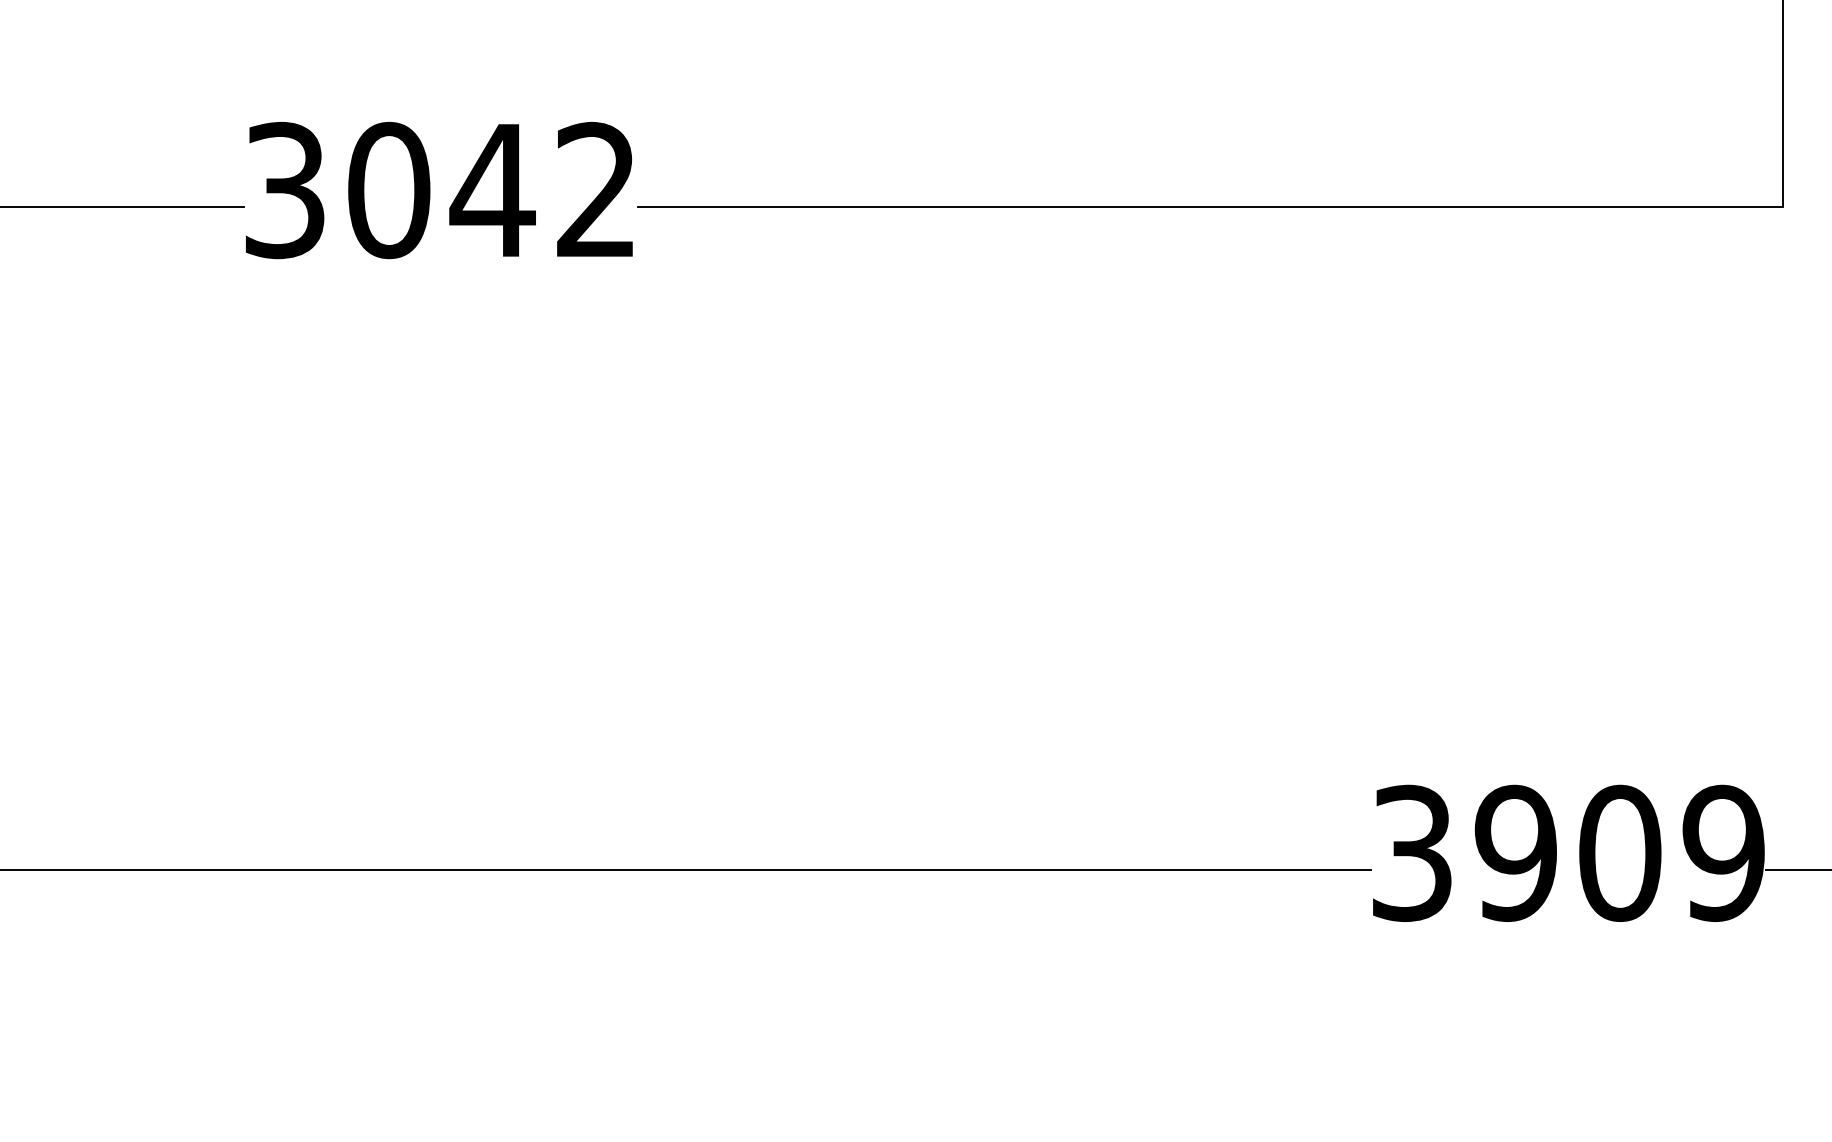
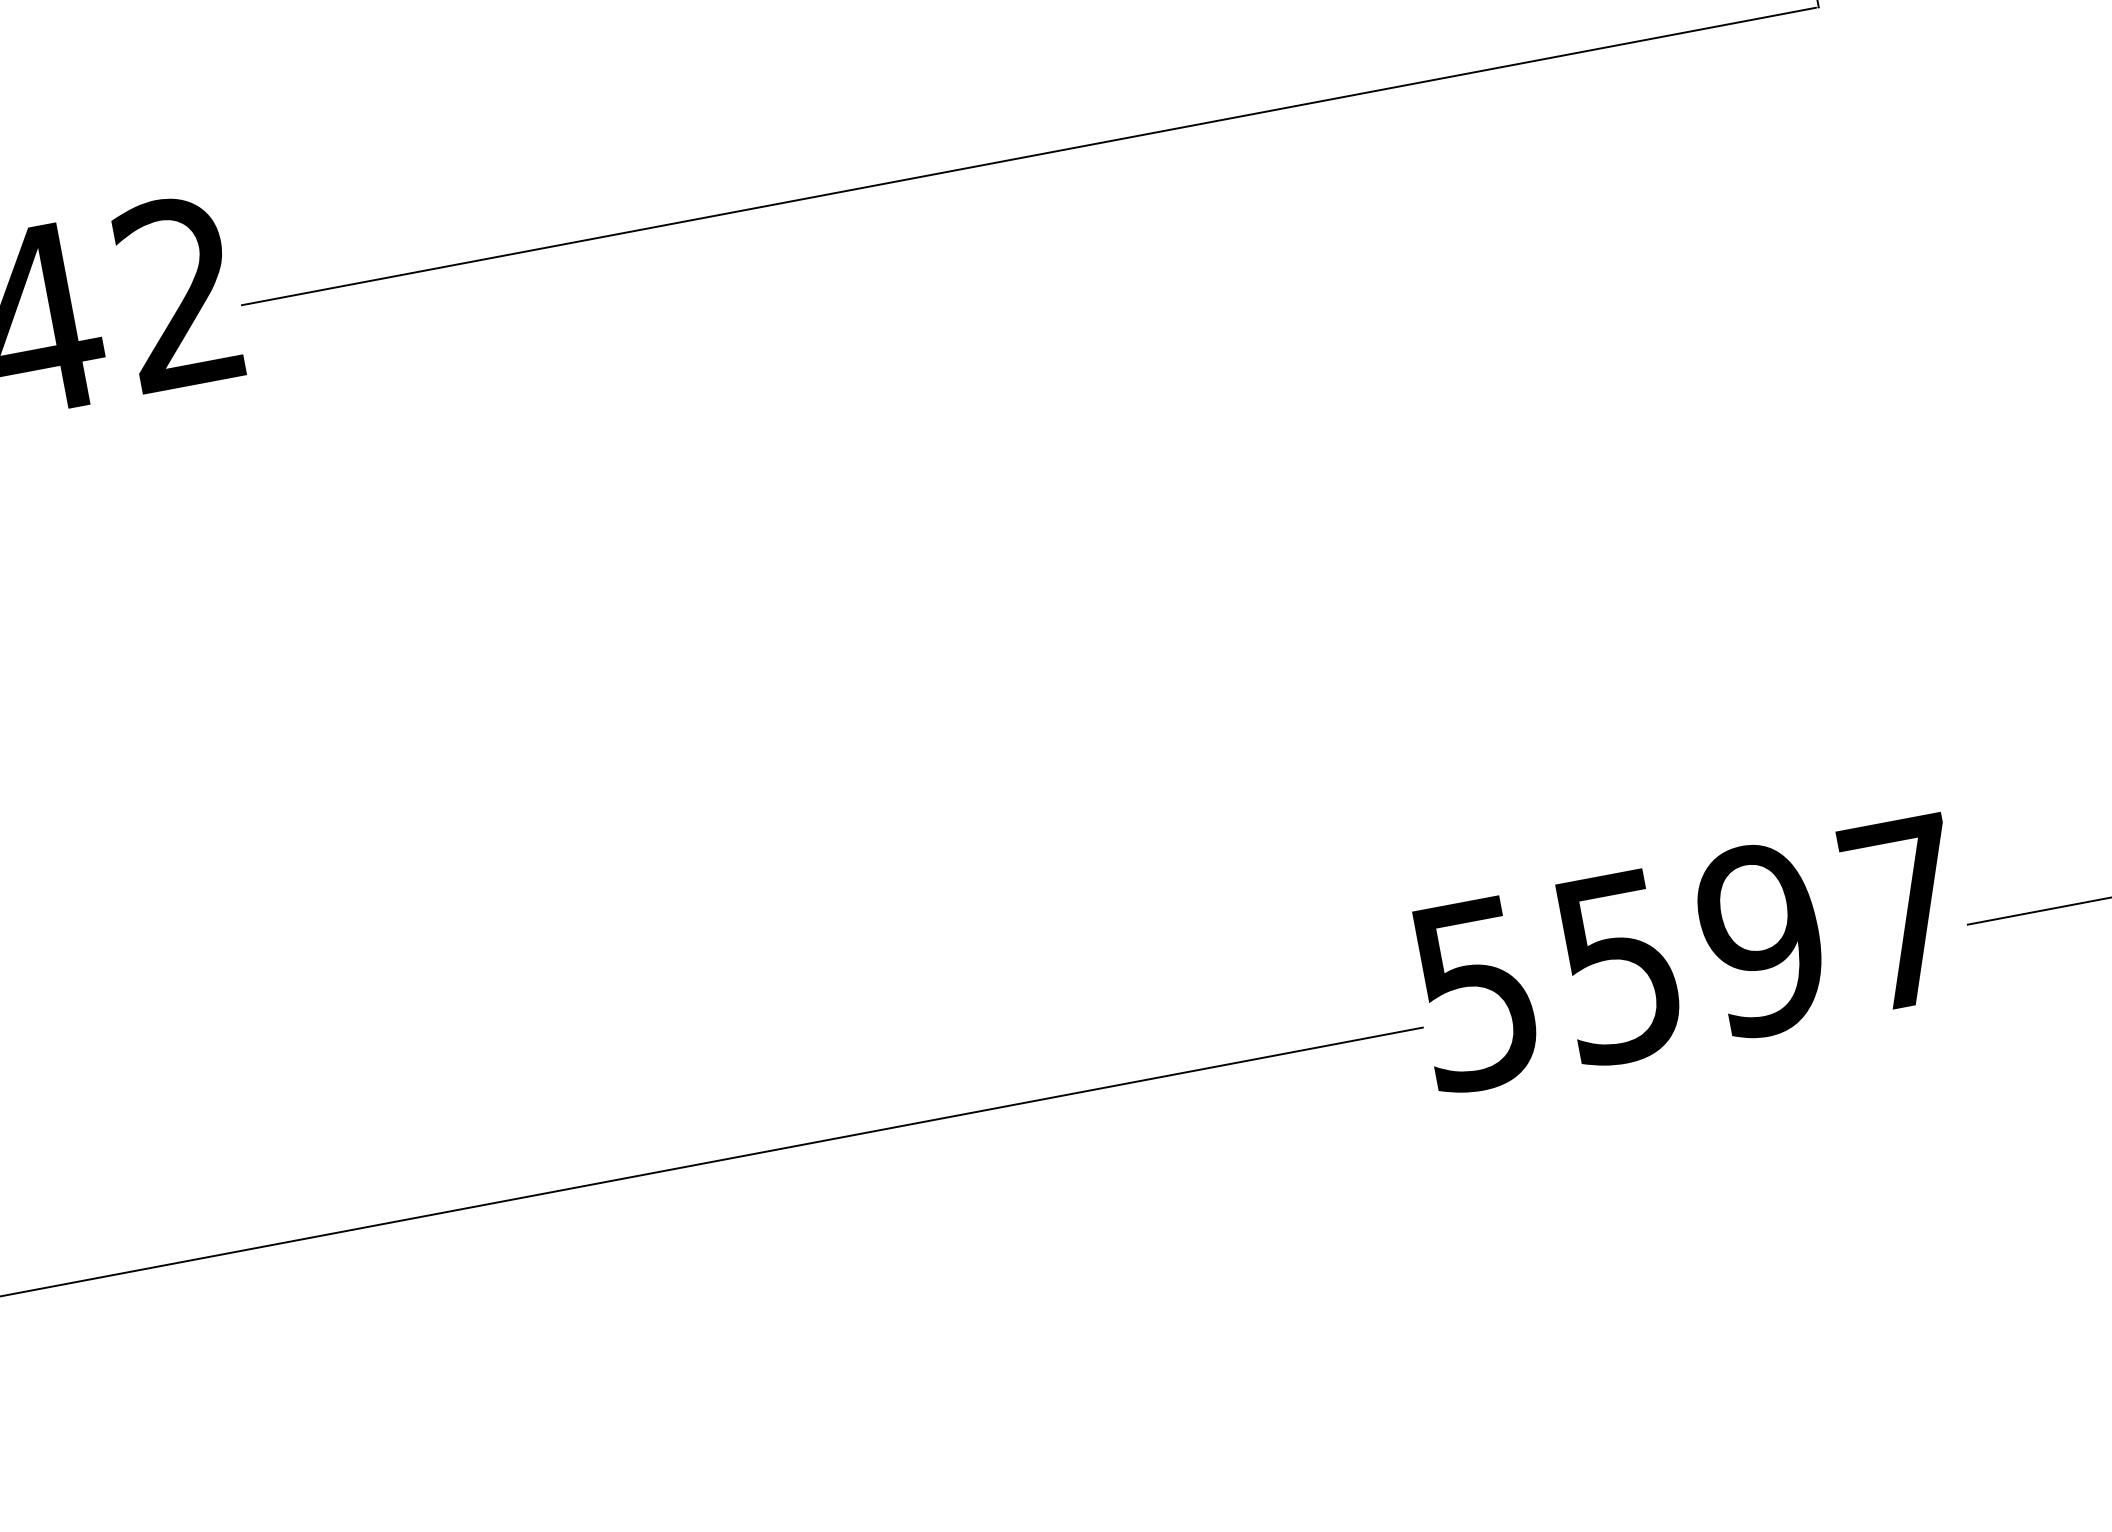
text: (1568, 852) -> (1690, 952), 3909 -> 5597

